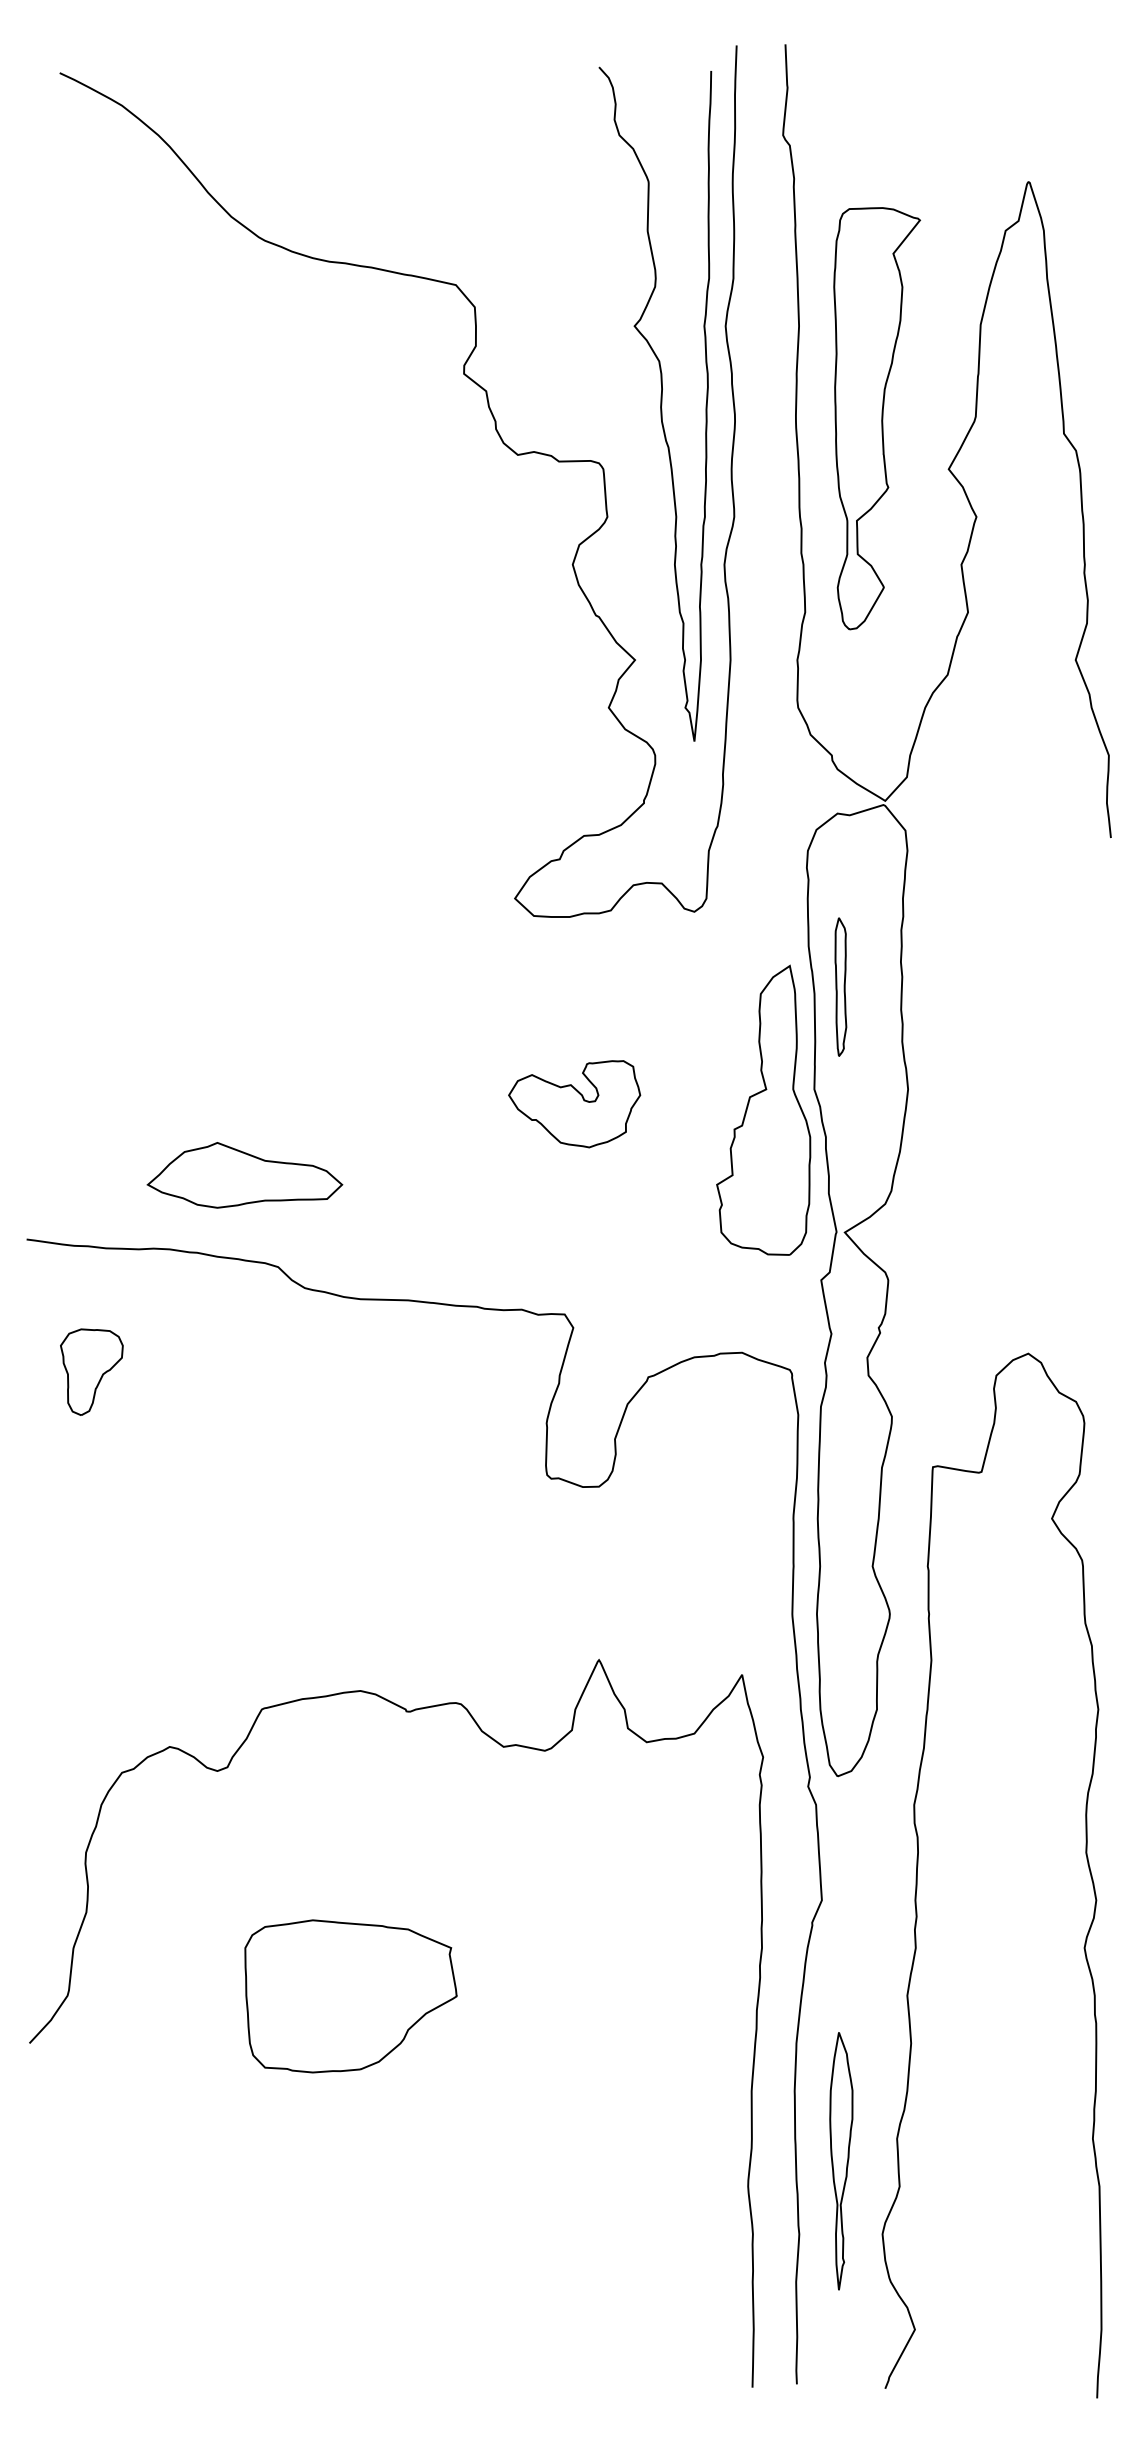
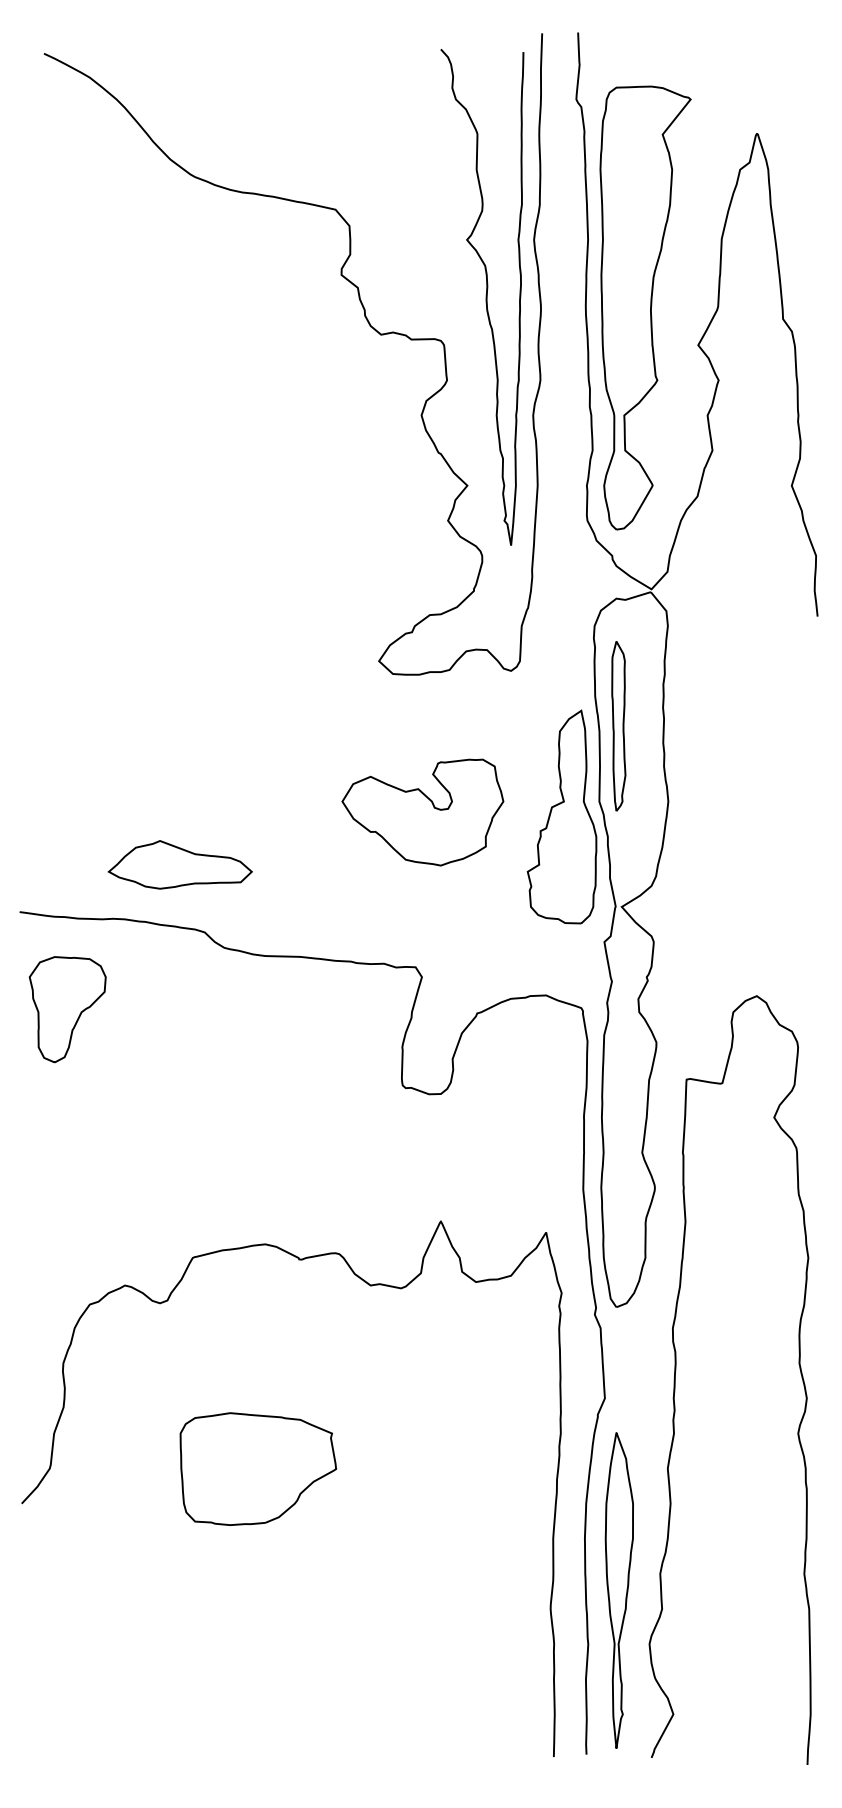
part: (877, 417) -> (645, 307), size x1.43
part: (840, 987) -> (618, 726), size x1.67
part: (574, 1104) -> (422, 812), size x1.67
part: (91, 1371) -> (67, 1009), size x1.67
part: (840, 2161) -> (618, 1590), size x1.67

